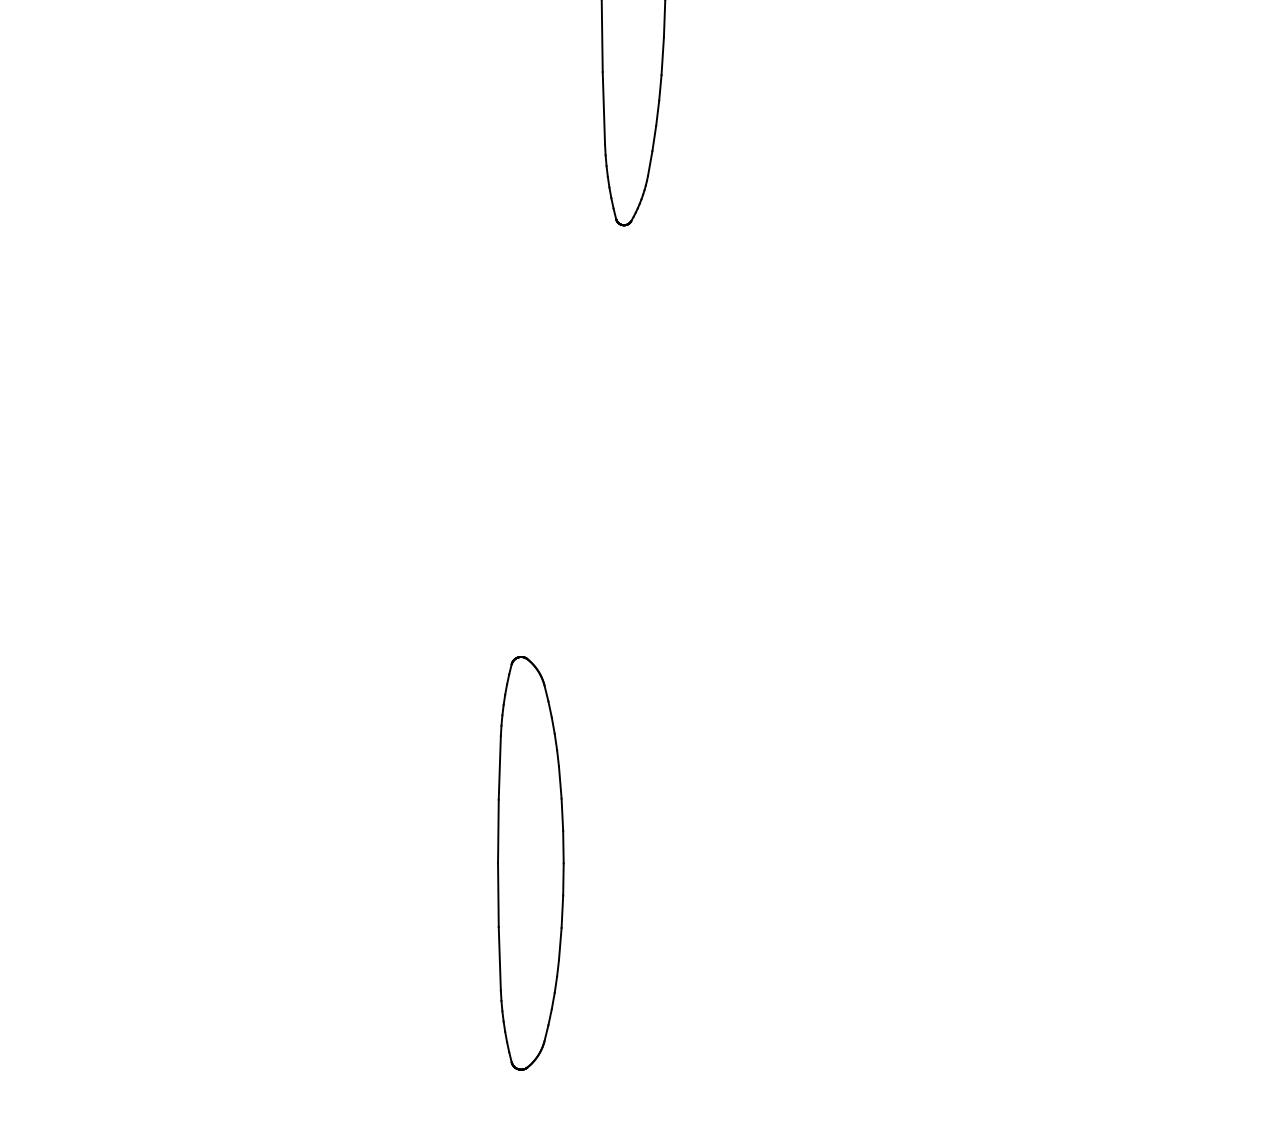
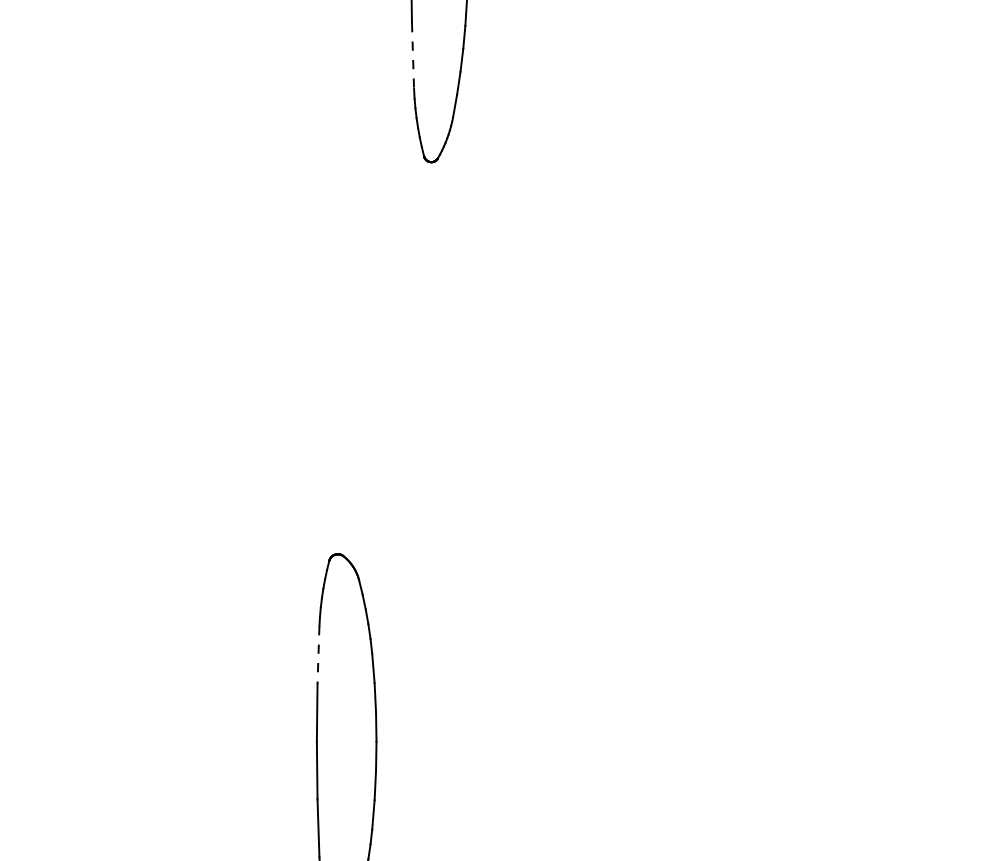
line: (603, 108) -> (412, 56), solid -> dashed
line: (499, 767) -> (318, 654), solid -> dashed

